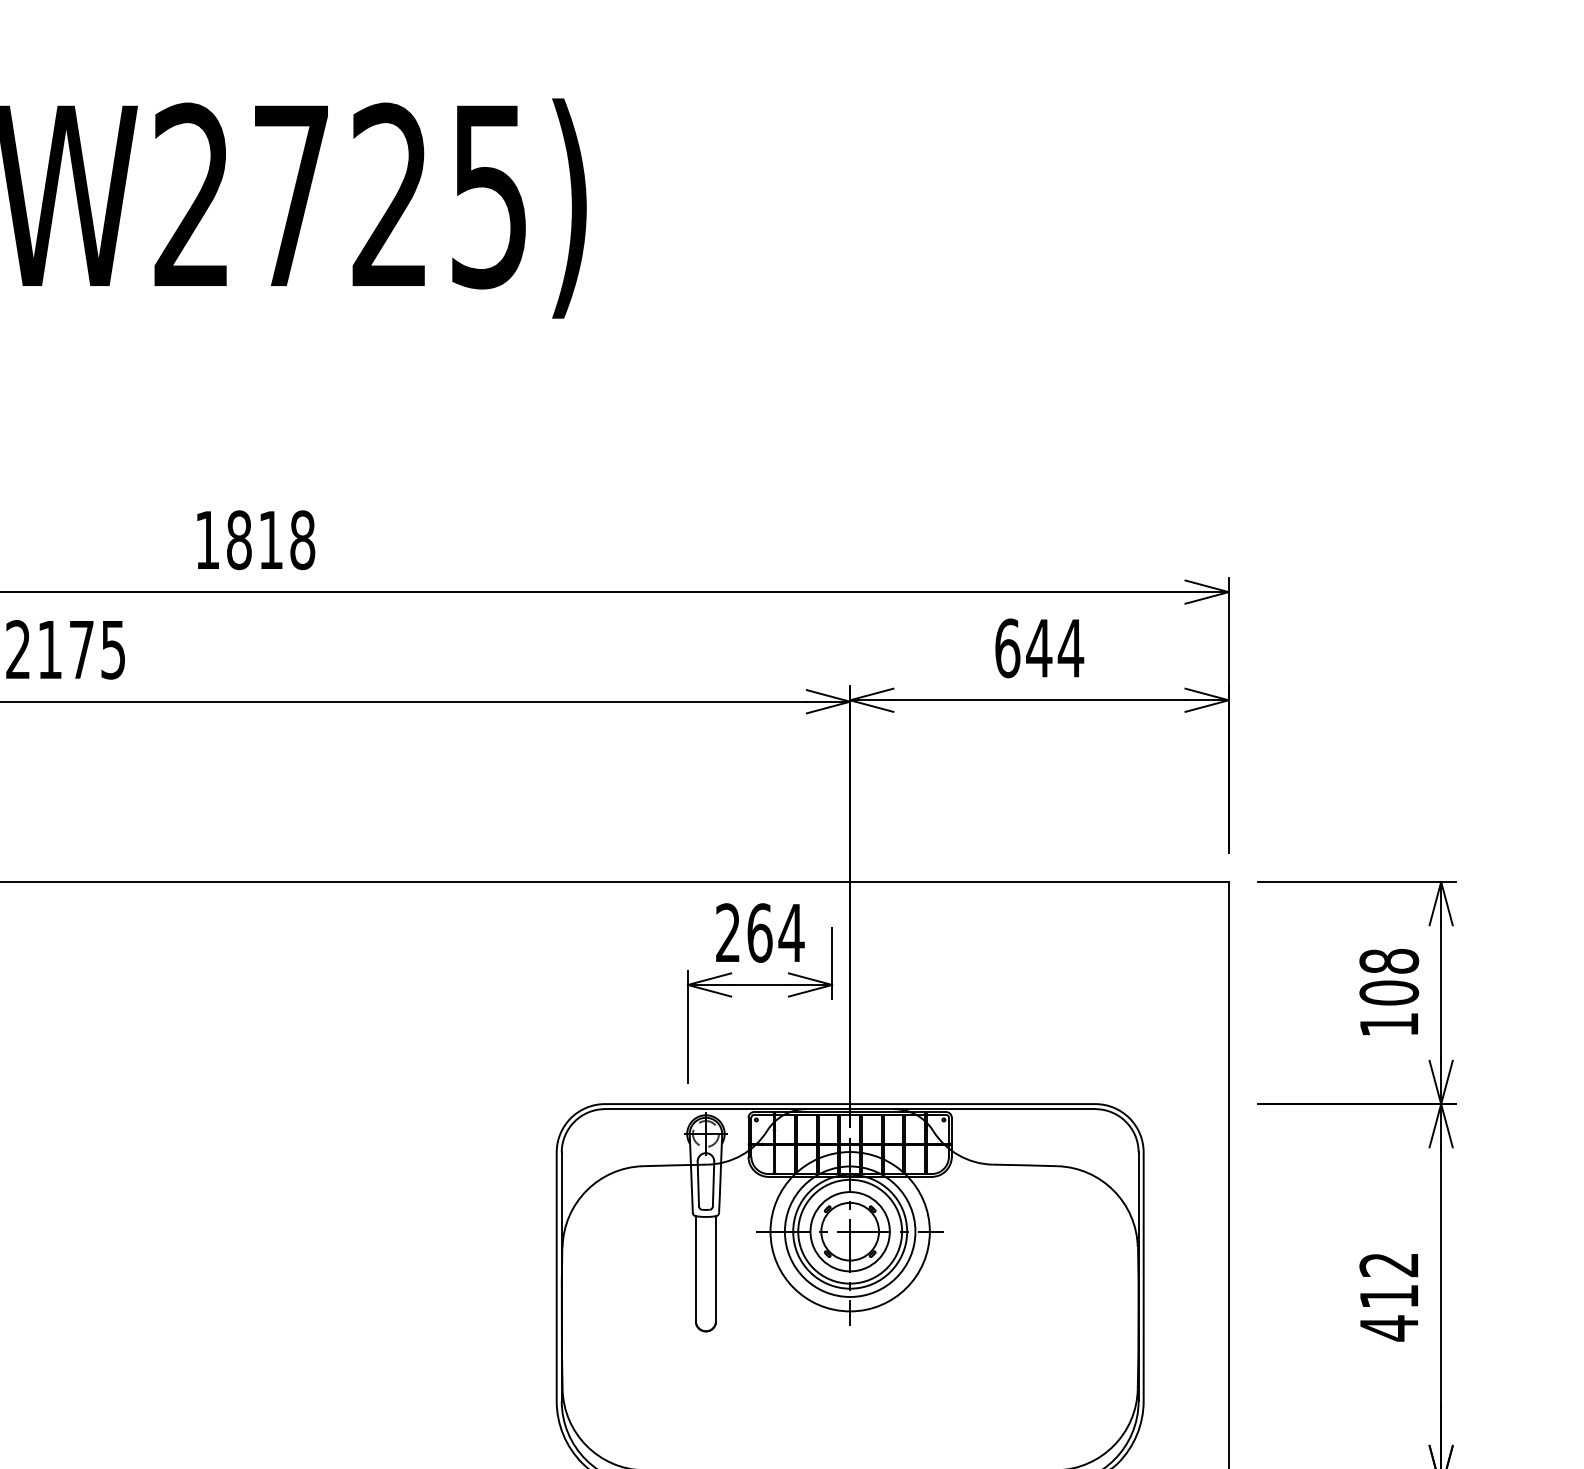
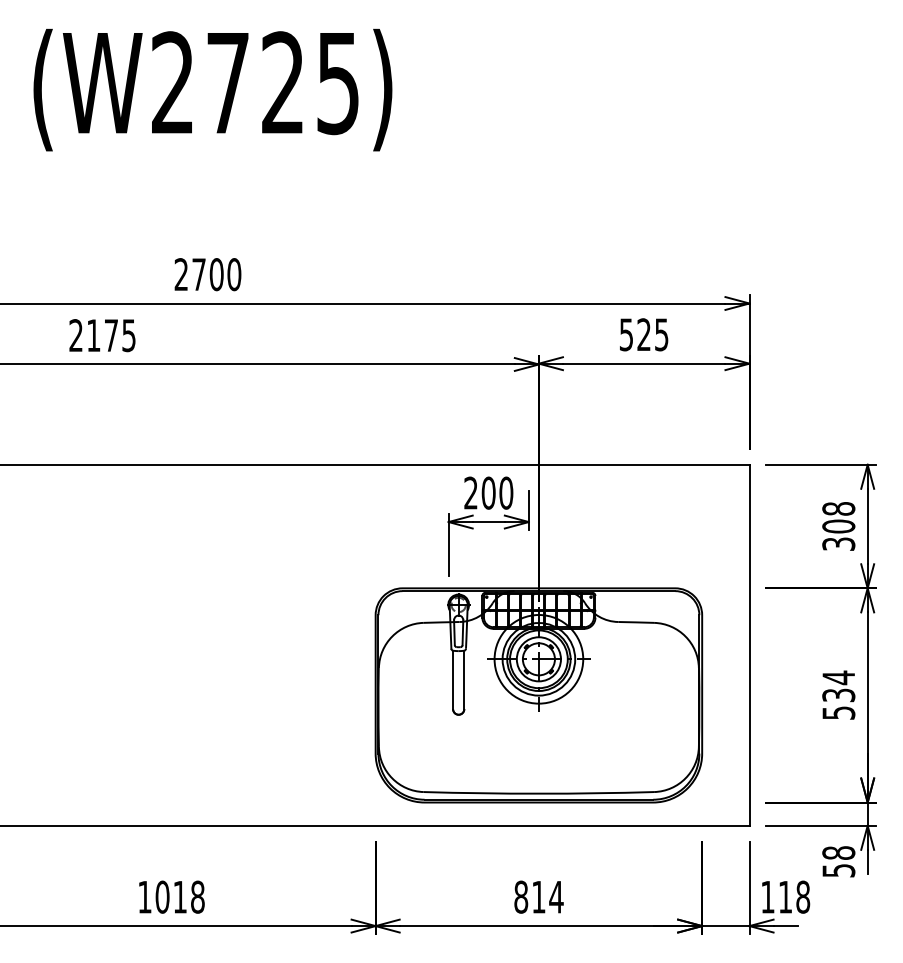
text: (254, 539) -> (207, 274), 1818 -> 2700
text: (1039, 647) -> (644, 334), 644 -> 525
text: (775, 931) -> (497, 492), 264 -> 200
text: (1388, 1023) -> (838, 543), 108 -> 308
text: (1388, 1296) -> (838, 695), 412 -> 534

